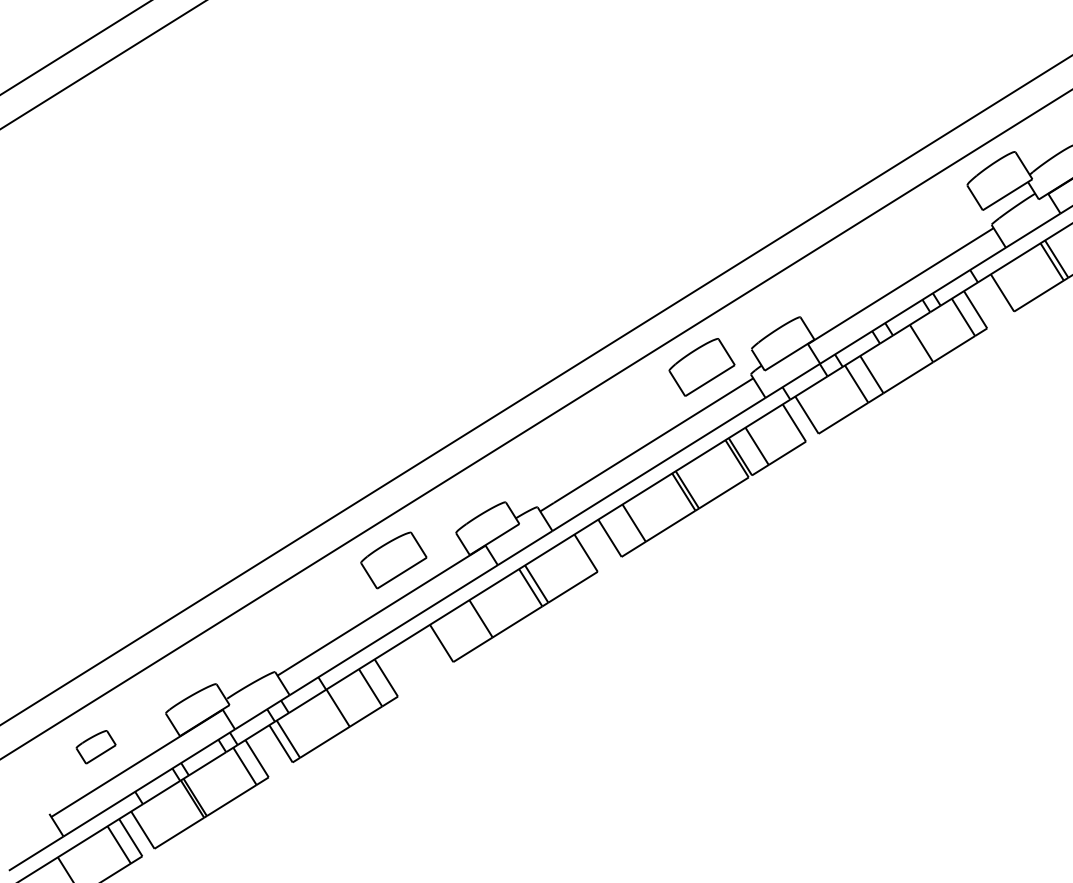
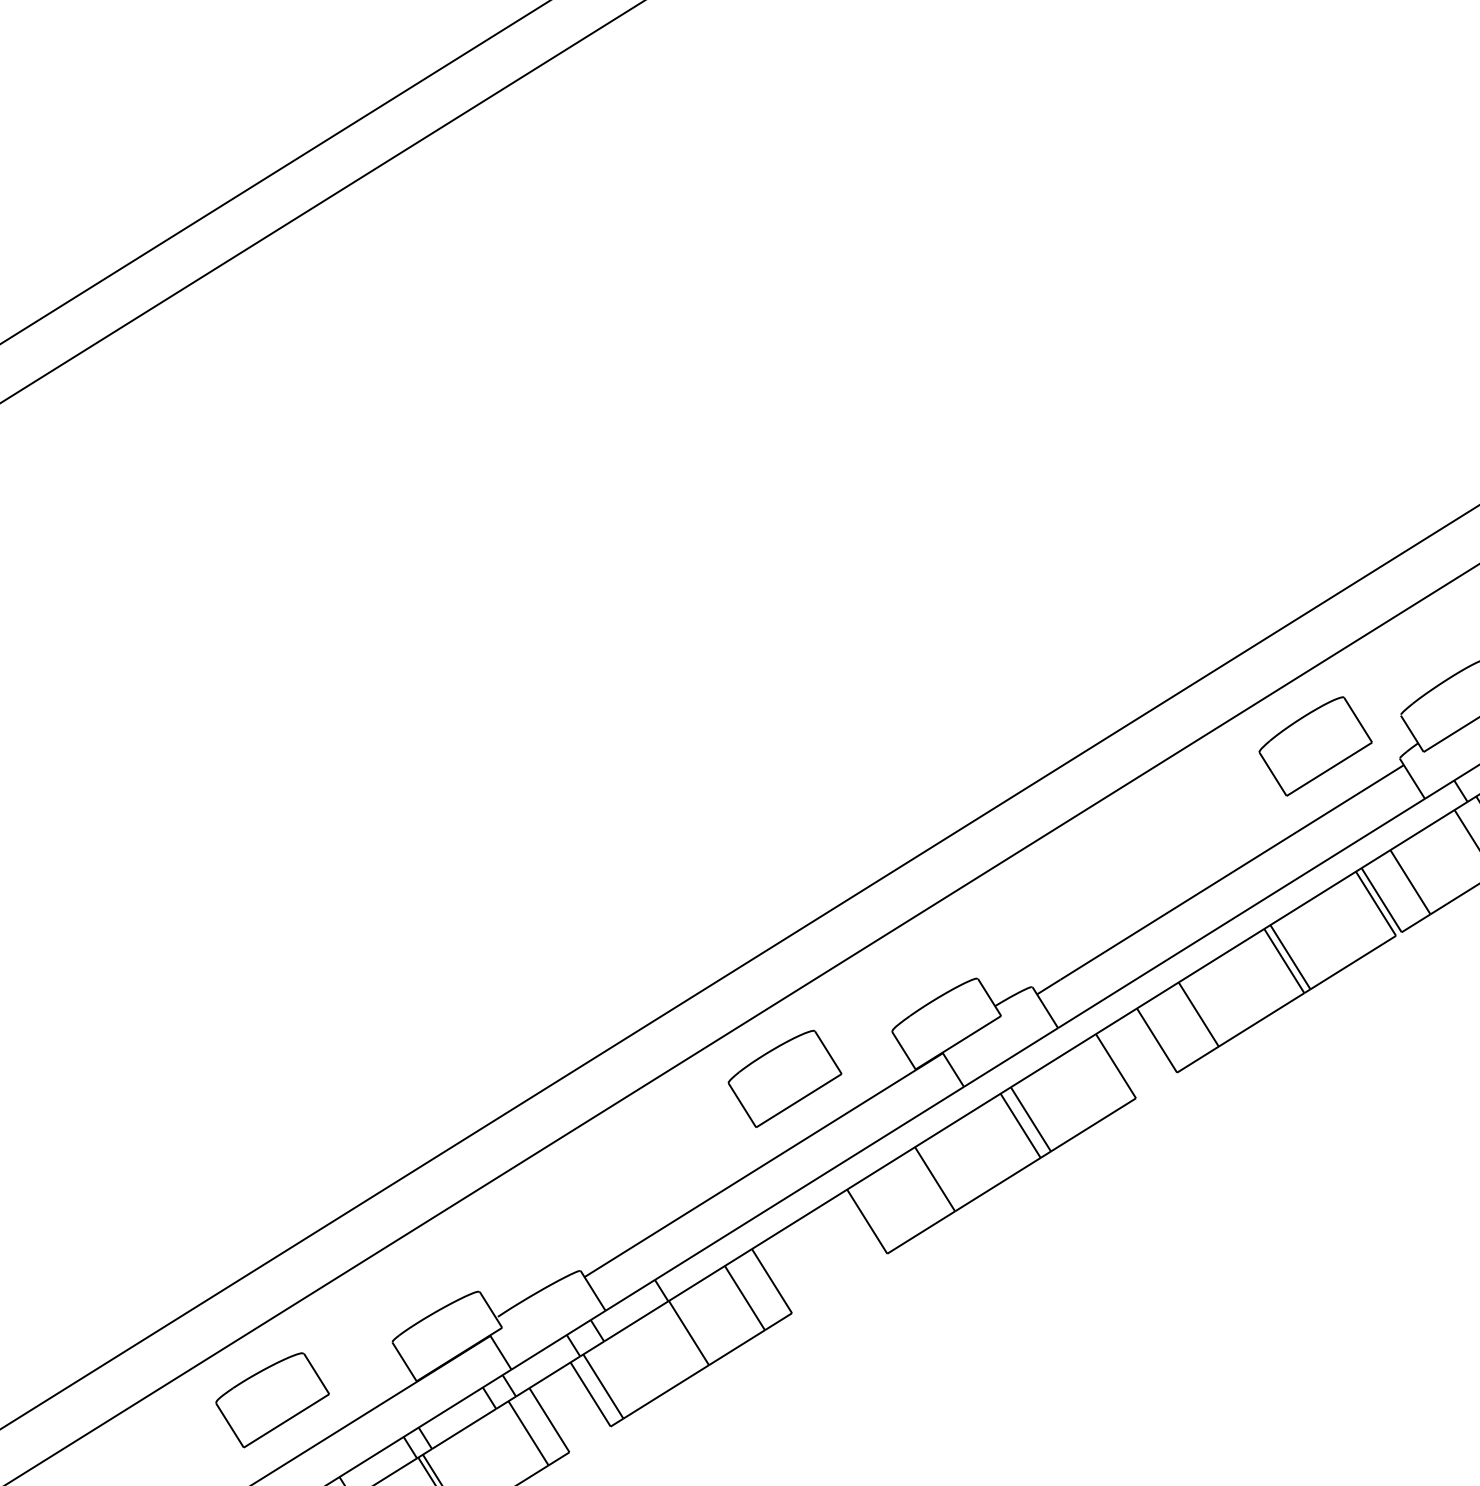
part: (95, 747) -> (271, 1400), size x1.67

